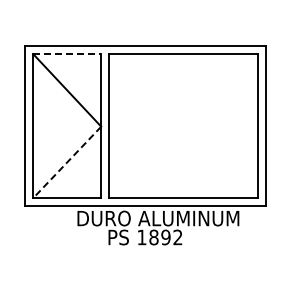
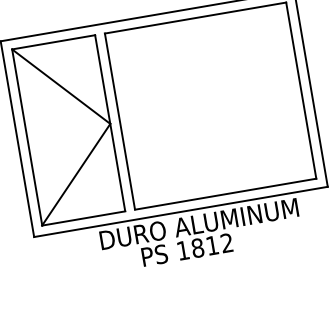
line: (67, 53) -> (53, 41), dashed -> solid
line: (66, 162) -> (75, 174), dashed -> solid
text: (165, 237) -> (211, 245), 1892 -> 1812

